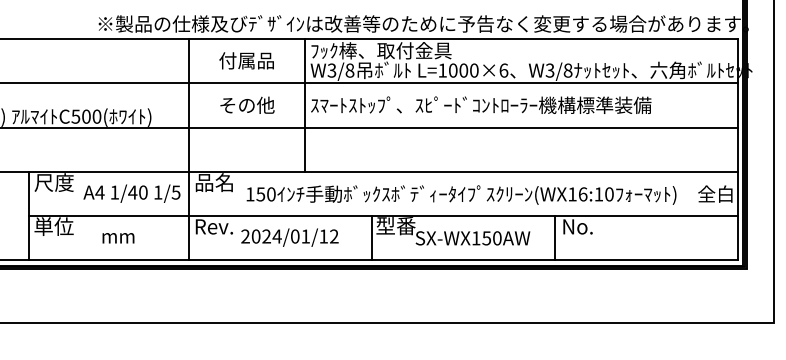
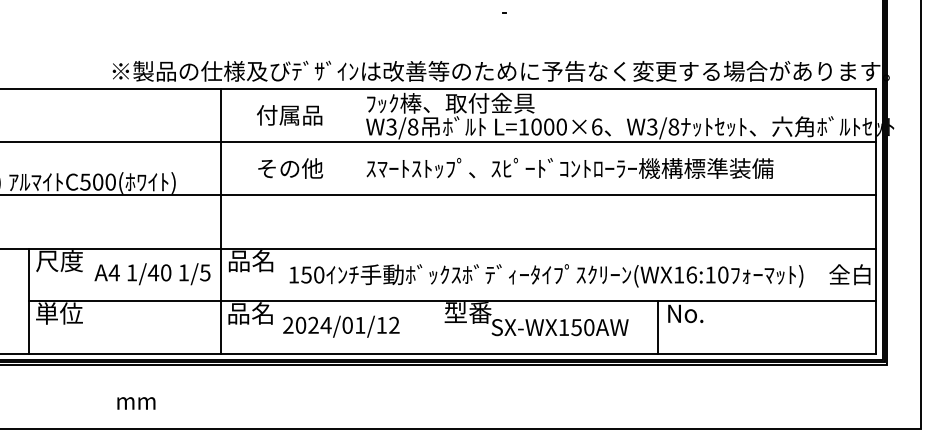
line: (304, 105) -> (358, 168), removed
text: (213, 226) -> (250, 313), Rev. -> 品名
text: (118, 238) -> (136, 403), moved
line: (372, 238) -> (439, 327), removed

